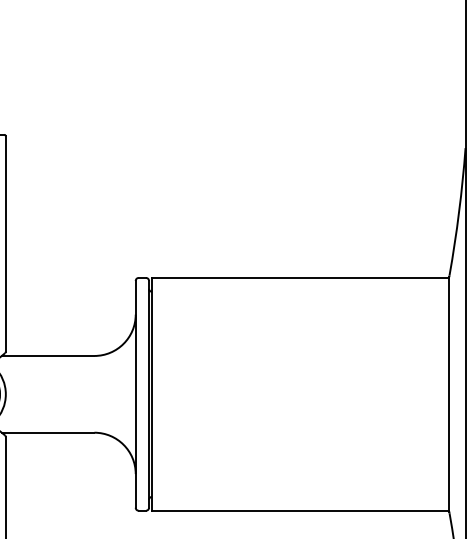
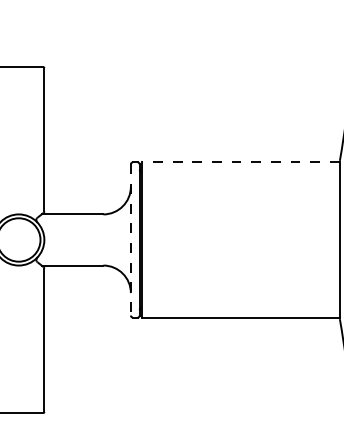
line: (300, 277) -> (240, 162), solid -> dashed
line: (135, 393) -> (130, 239), solid -> dashed

